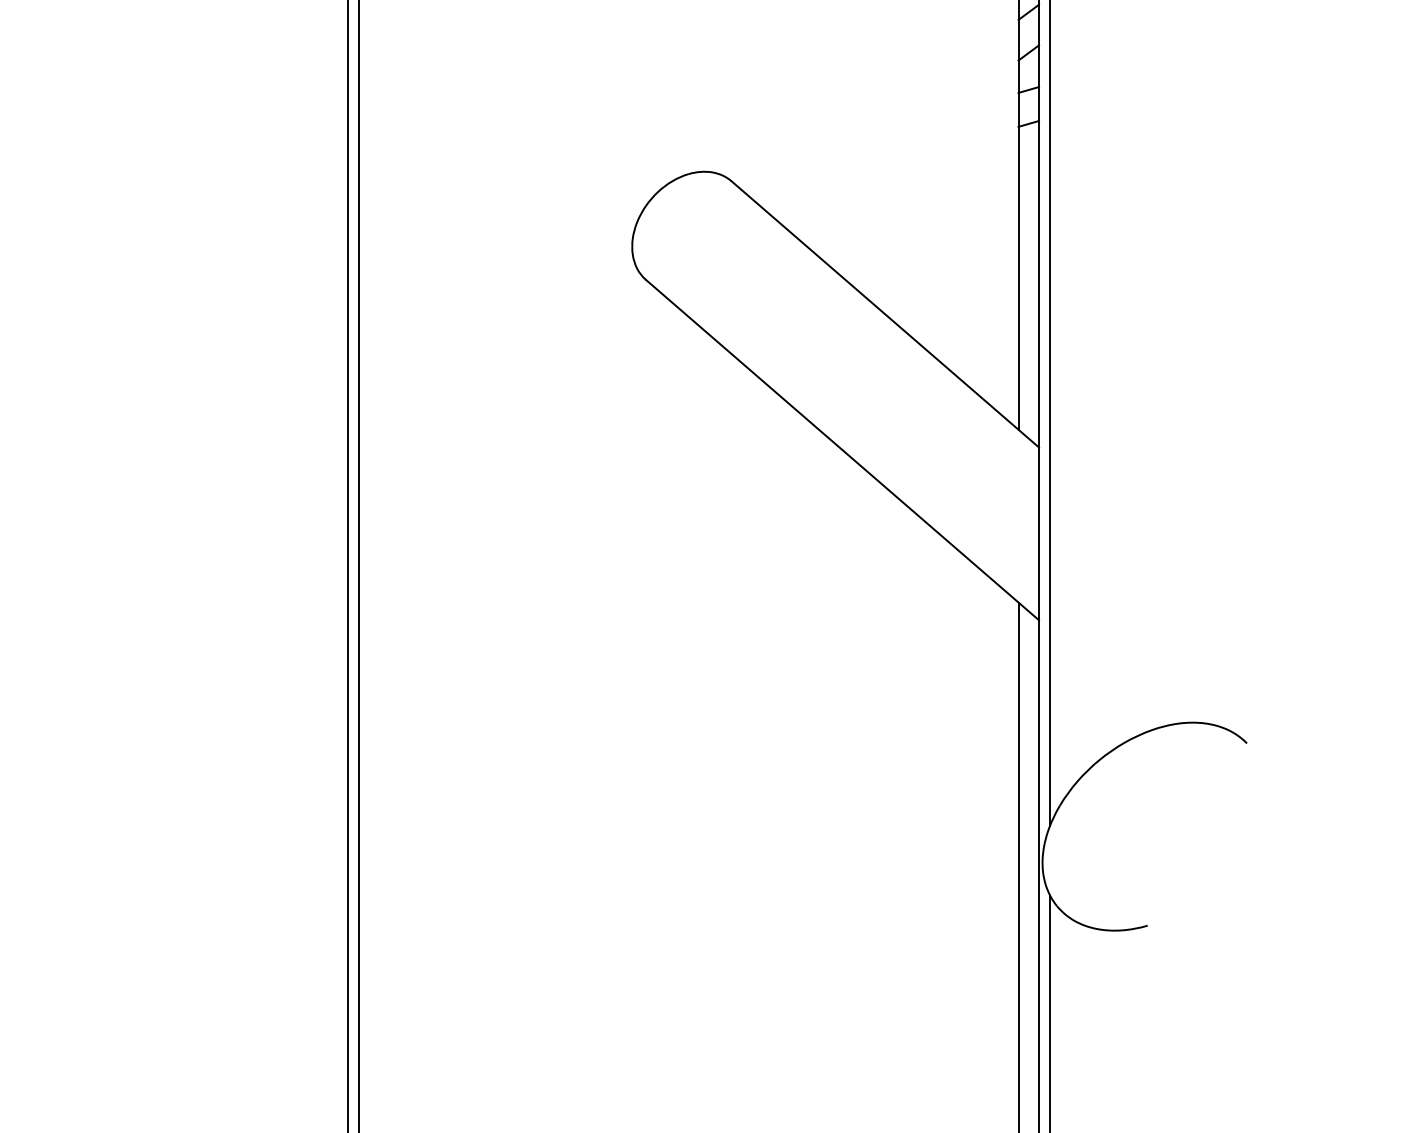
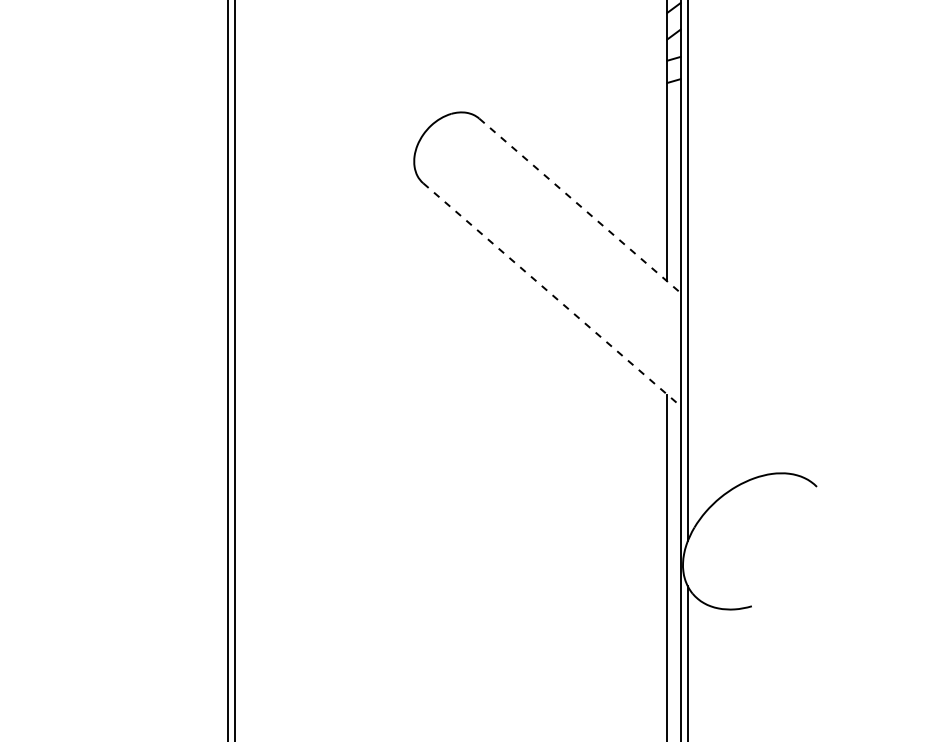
line: (886, 315) -> (580, 206), solid -> dashed
line: (843, 451) -> (552, 295), solid -> dashed

